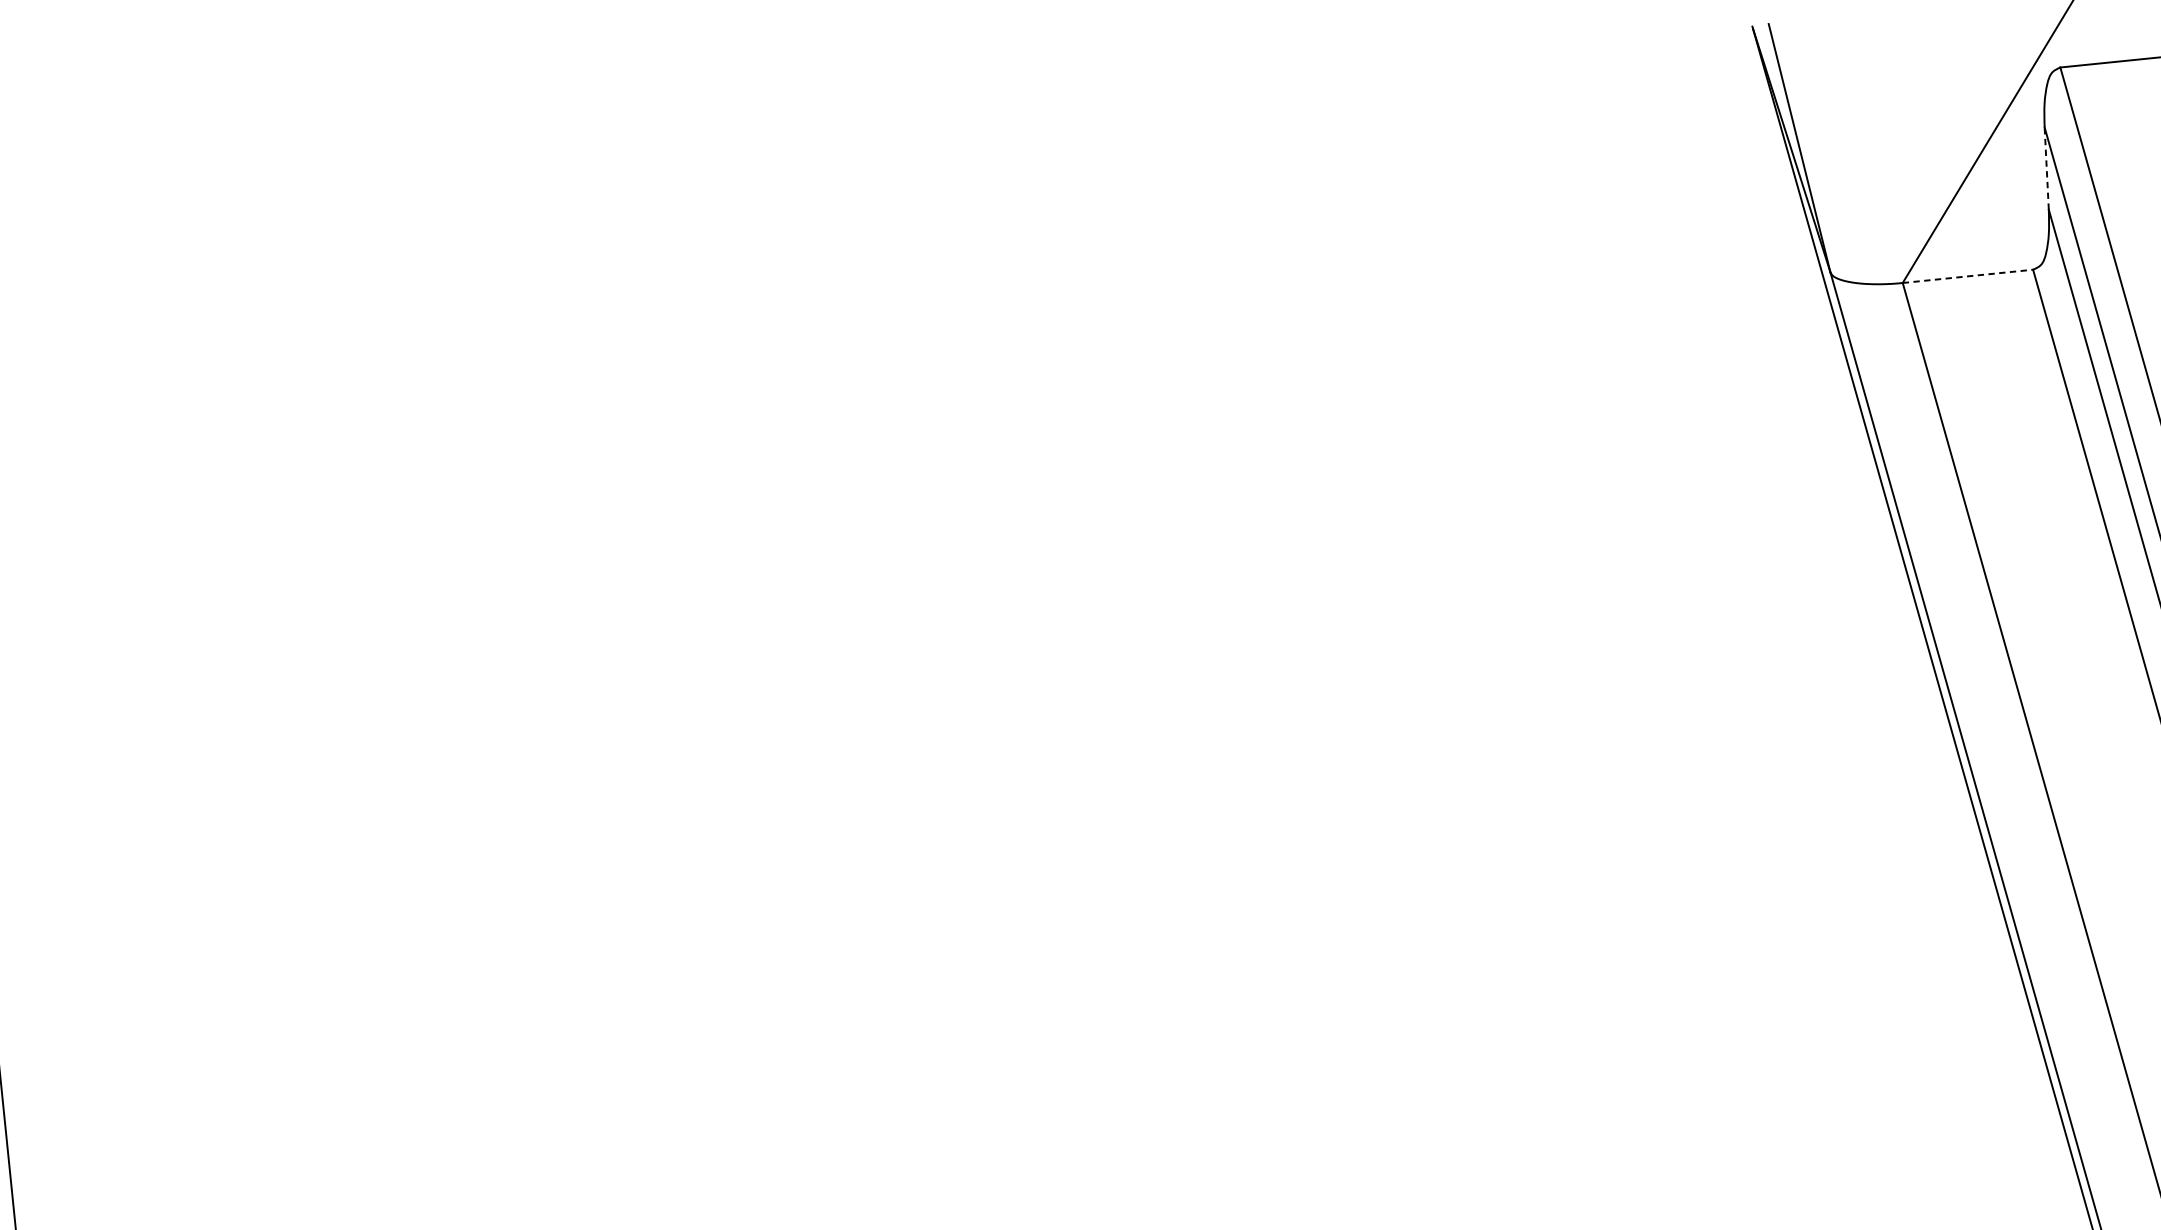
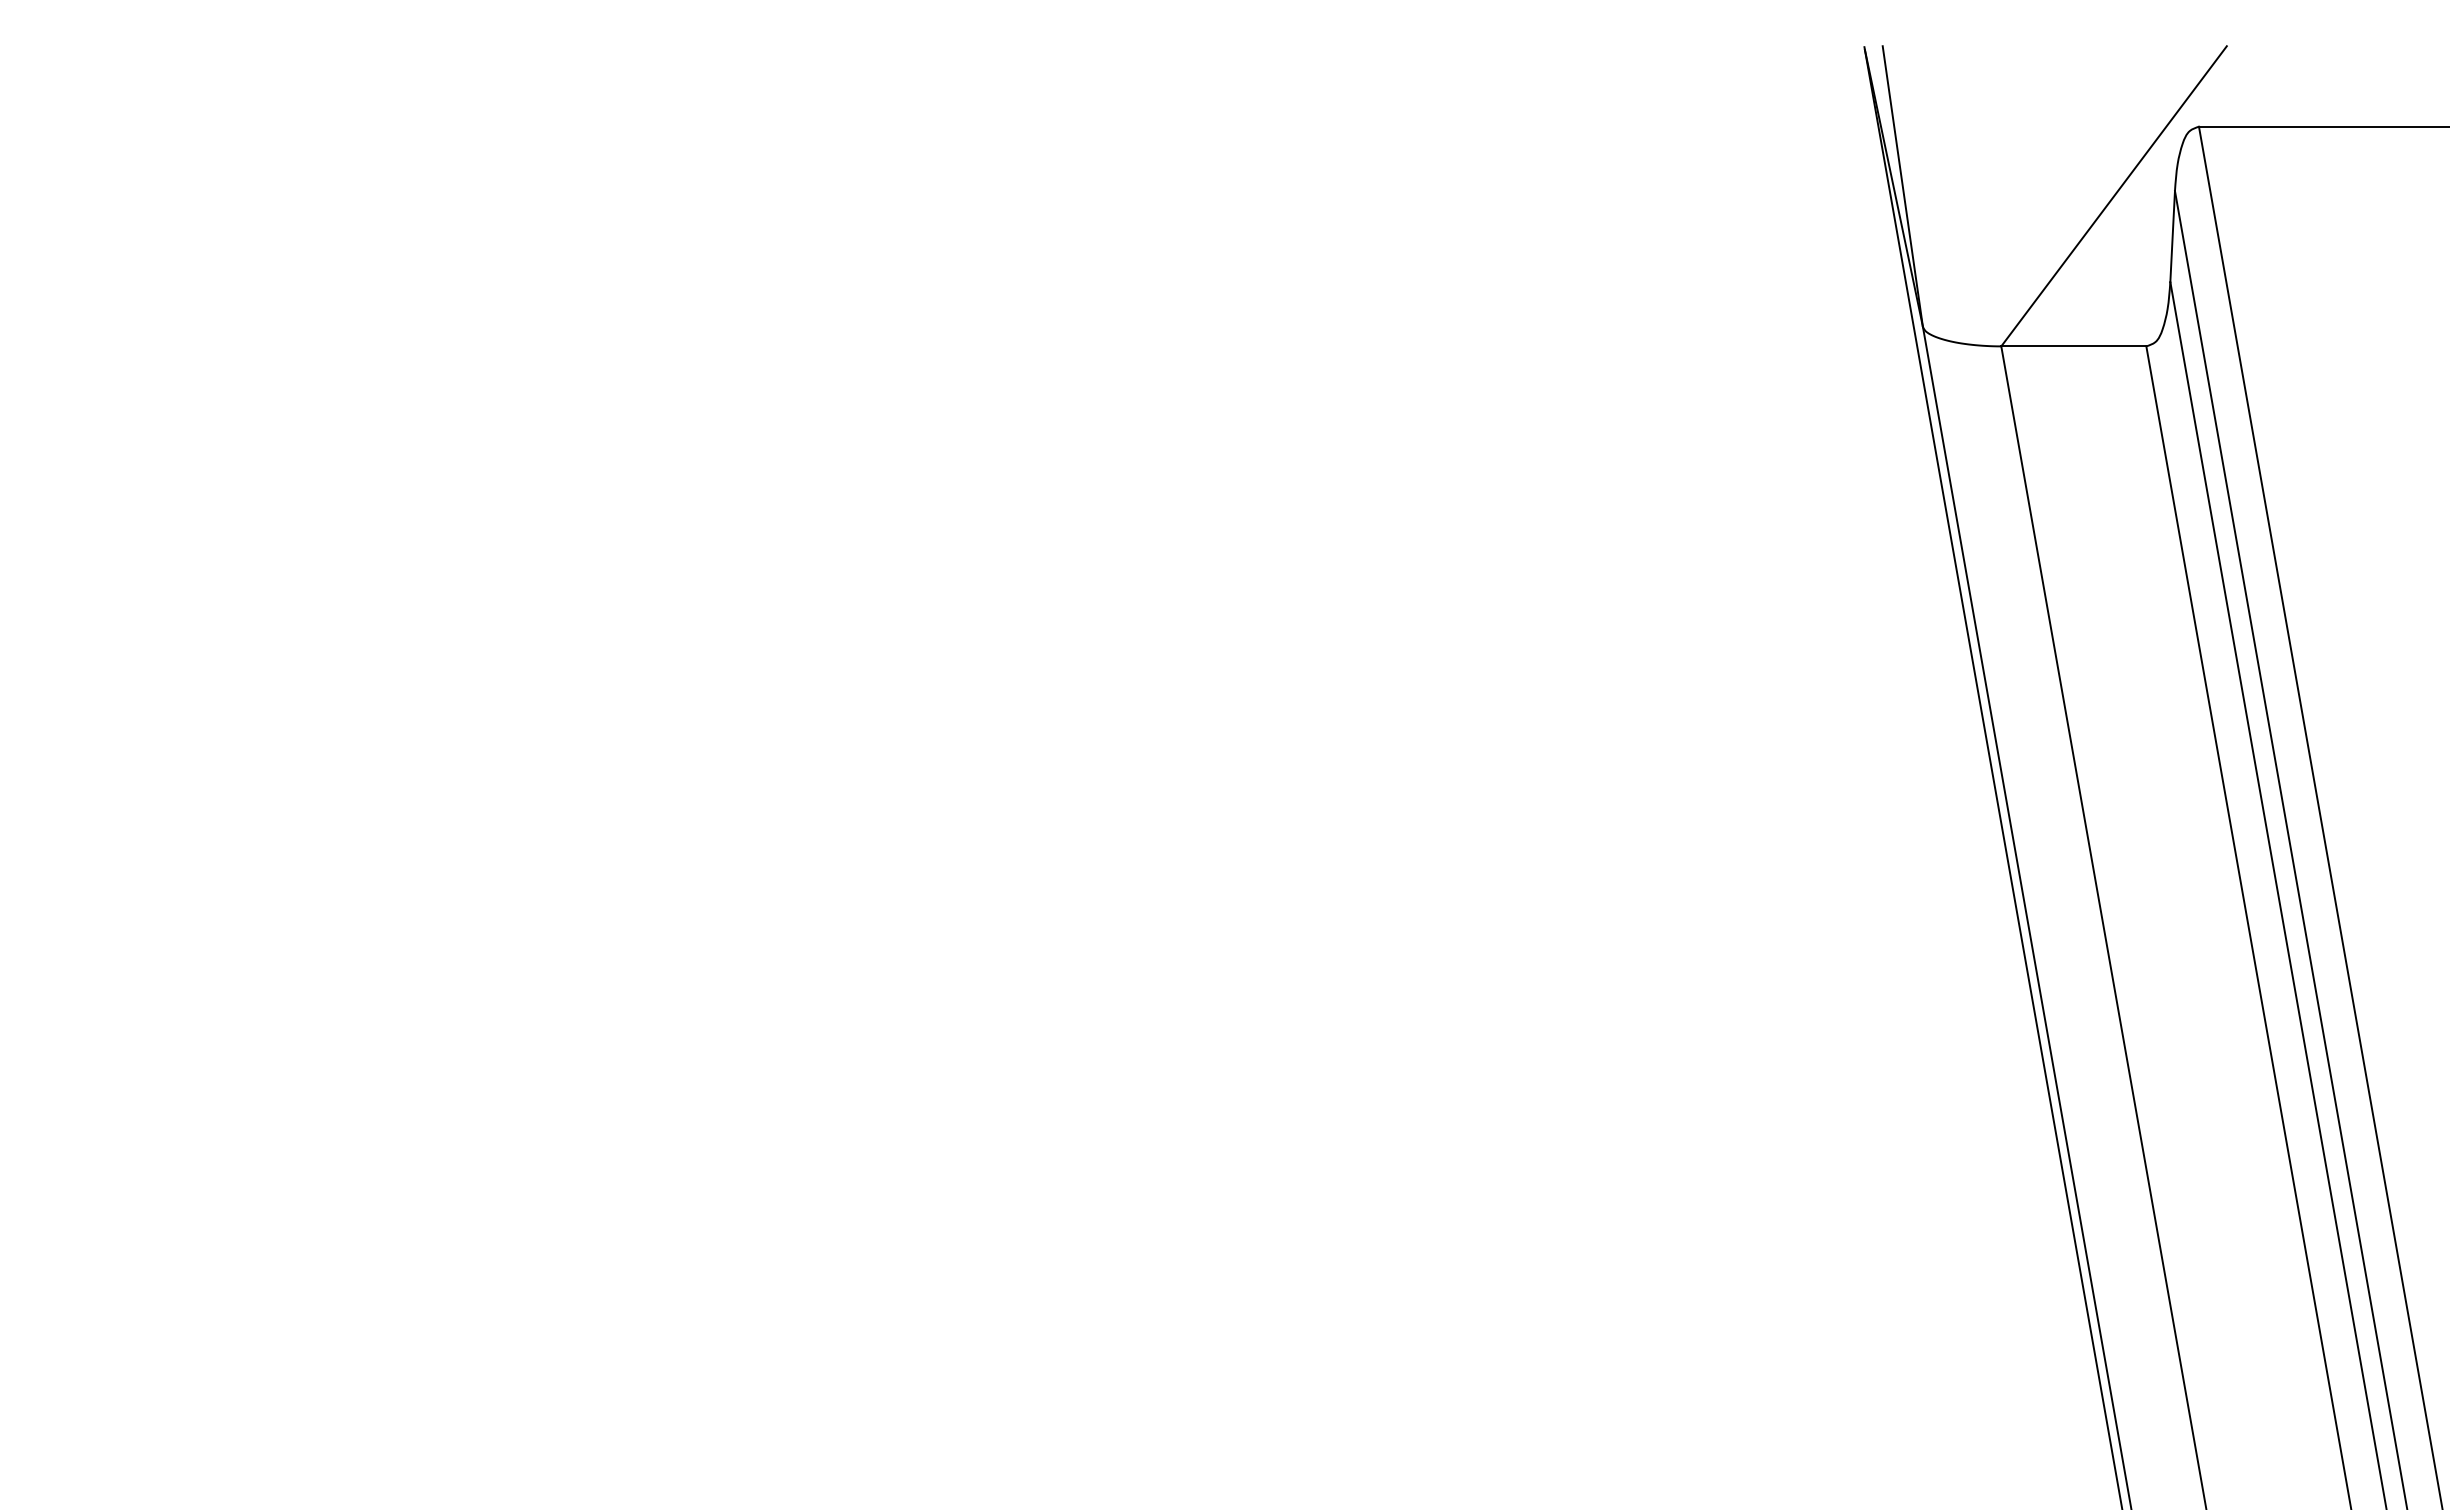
line: (2046, 168) -> (2172, 236), dashed -> solid
line: (1967, 276) -> (2073, 346), dashed -> solid

